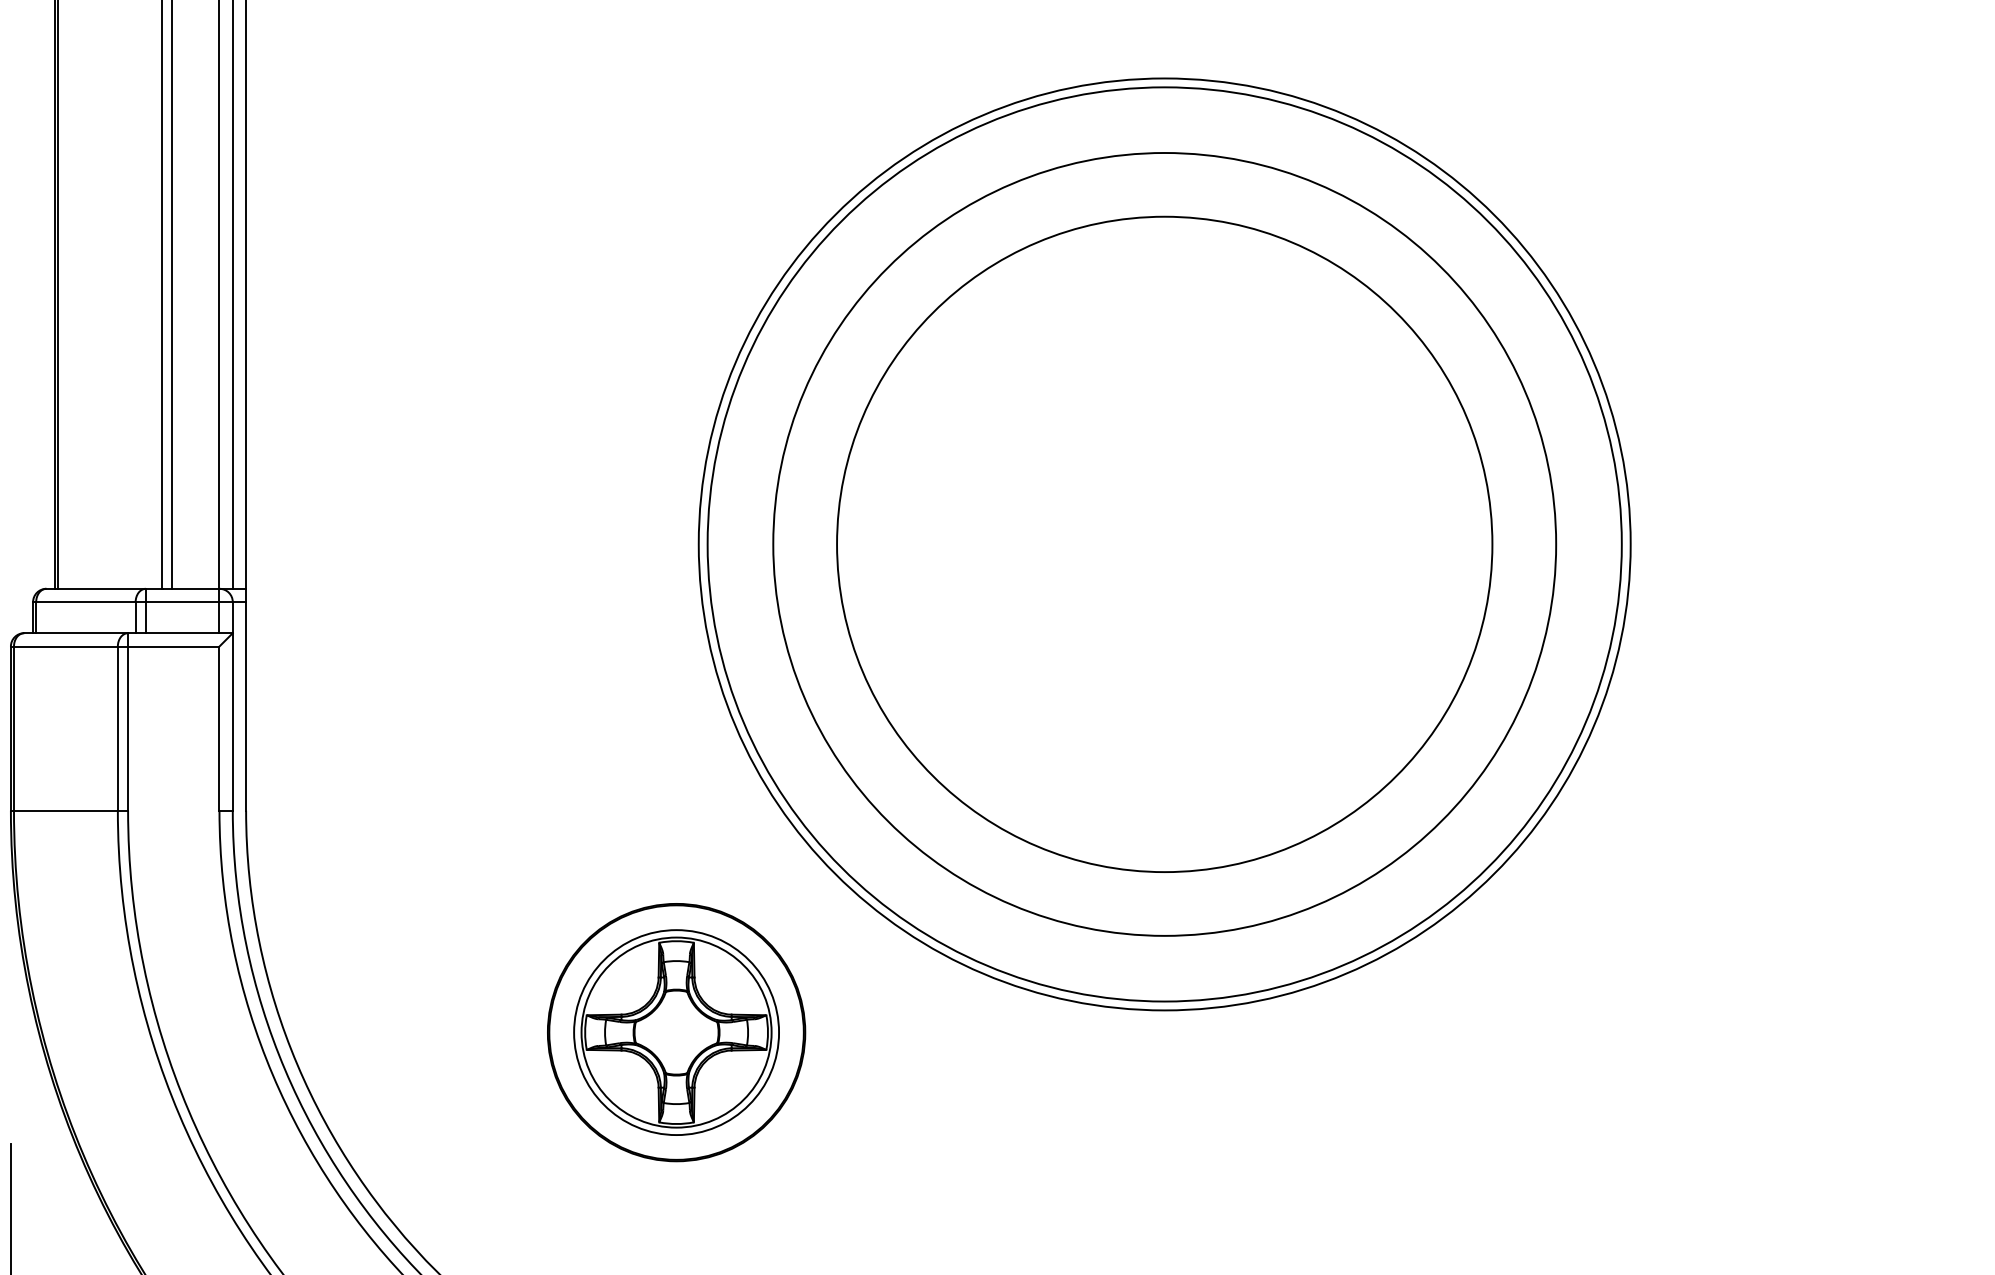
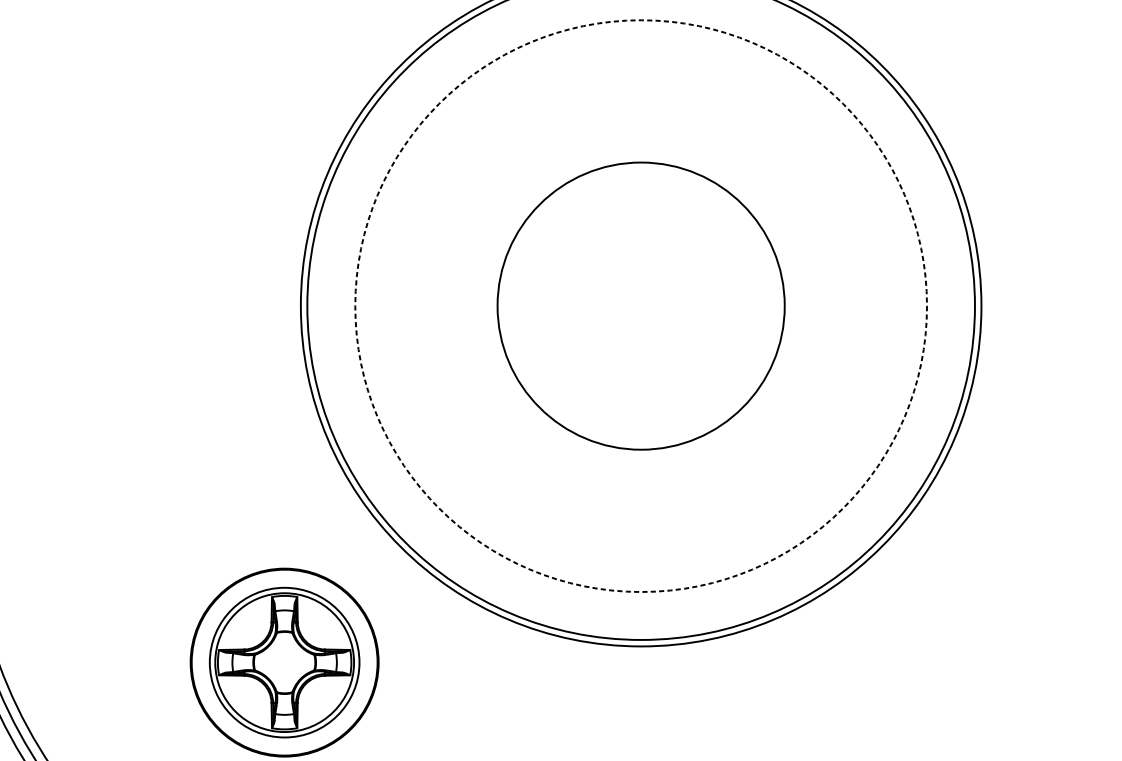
circle: (1164, 544) -> (640, 306), size x0.6
circle: (1164, 544) -> (640, 306), solid -> dashed

